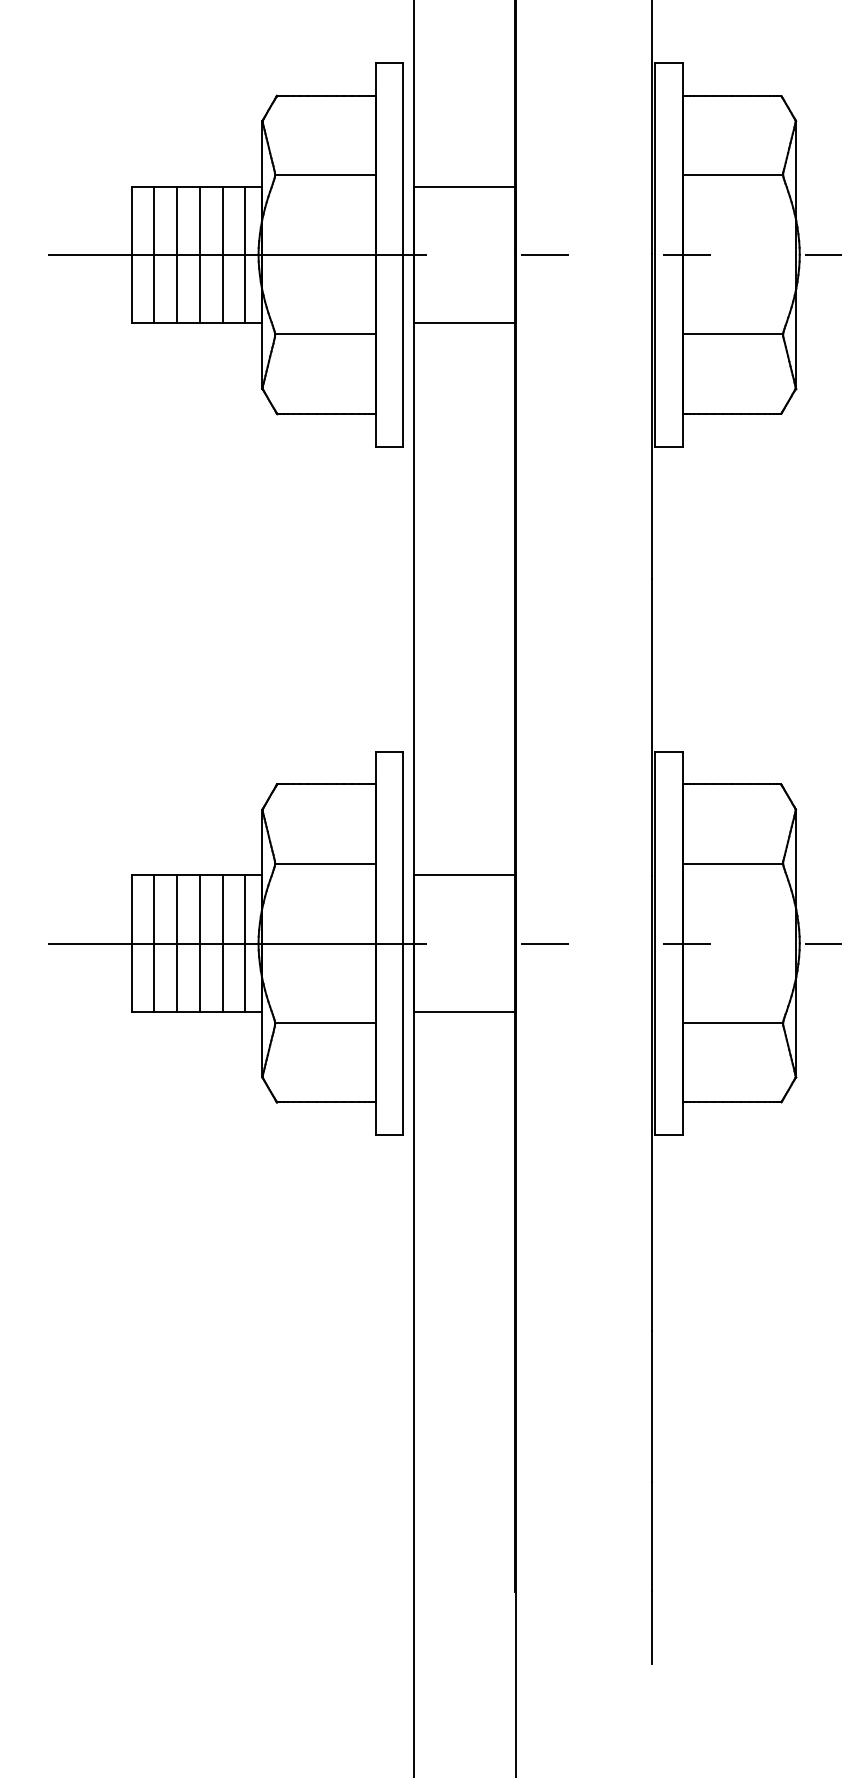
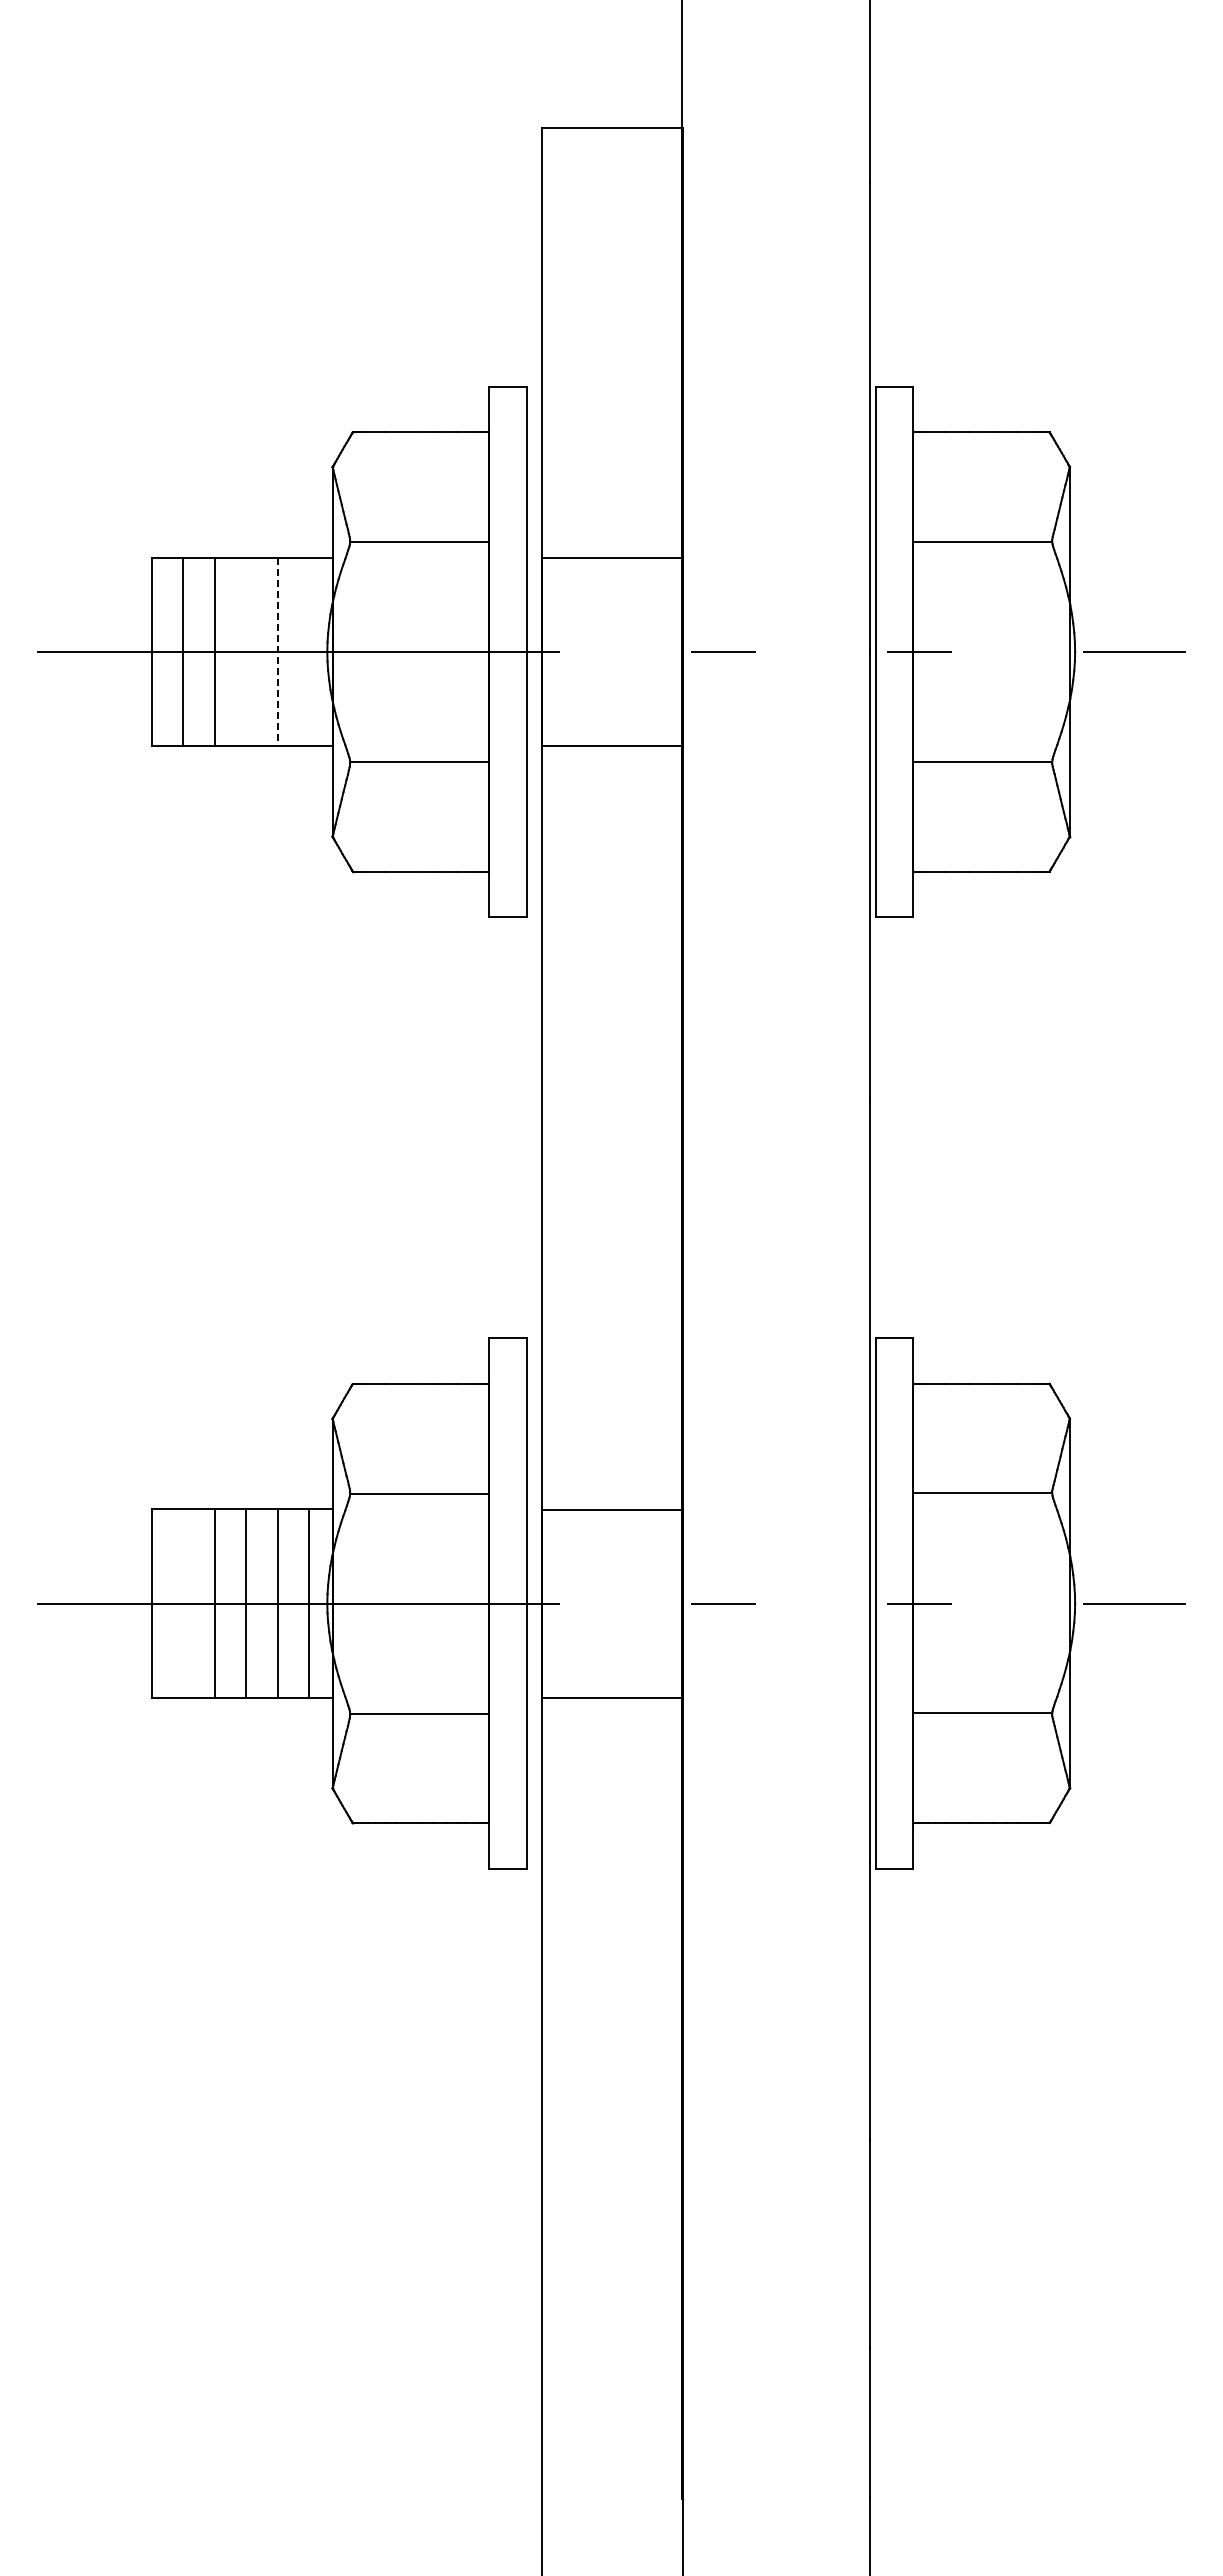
line: (200, 254) -> (246, 651), removed
line: (244, 254) -> (308, 651), removed
line: (222, 255) -> (277, 652), solid -> dashed
line: (154, 943) -> (183, 1603), removed

